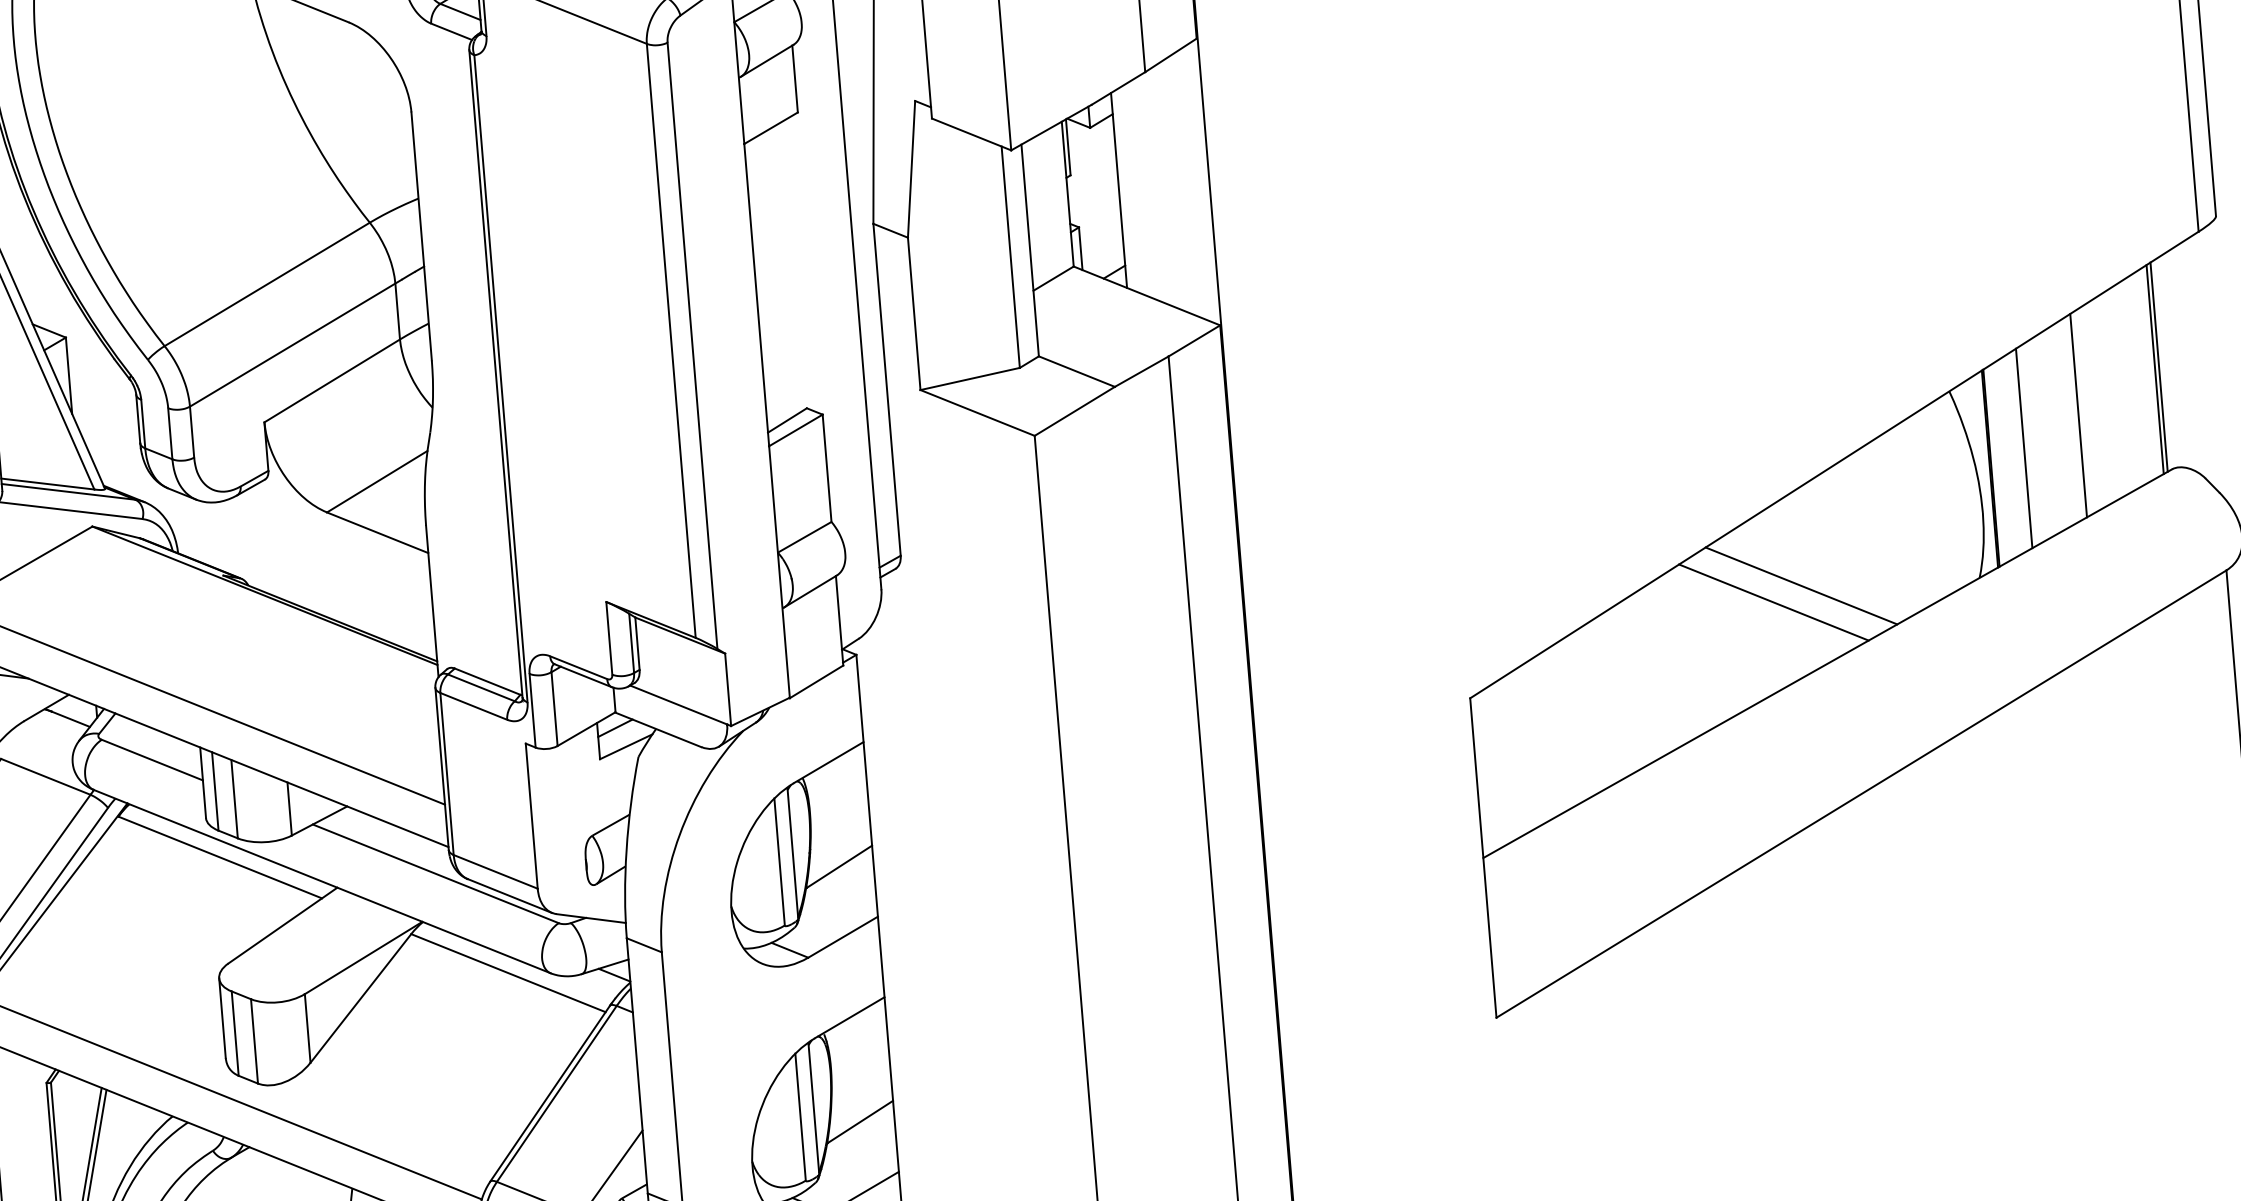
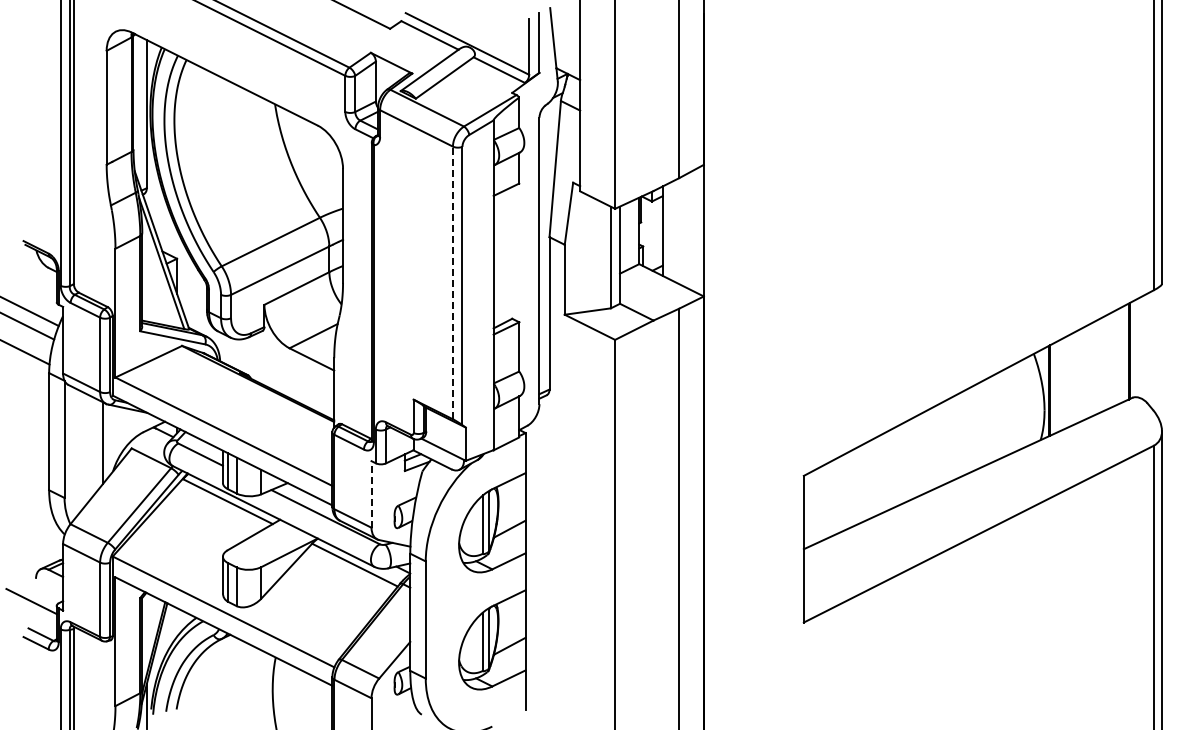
line: (670, 339) -> (452, 282), solid -> dashed
line: (2077, 415) -> (1091, 369), removed
line: (2023, 447) -> (1065, 382), removed
line: (1799, 584) -> (958, 436), removed
line: (1772, 602) -> (945, 443), removed
line: (531, 814) -> (371, 493), solid -> dashed

